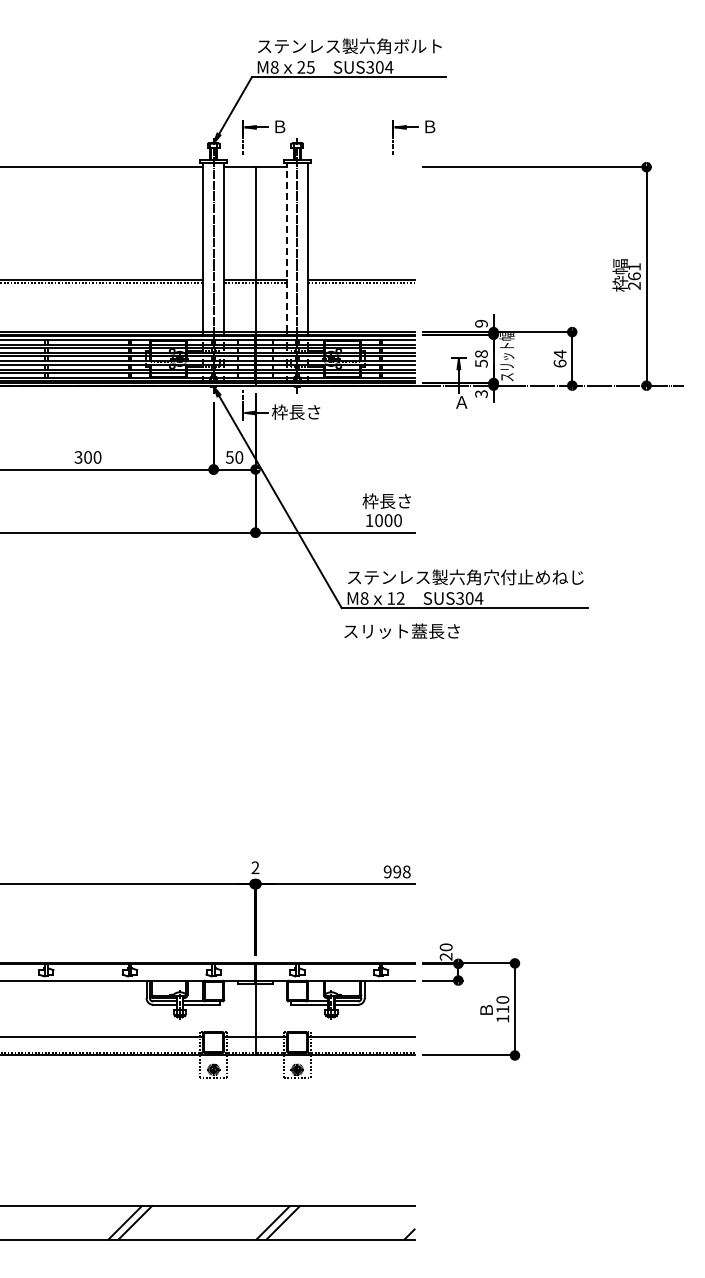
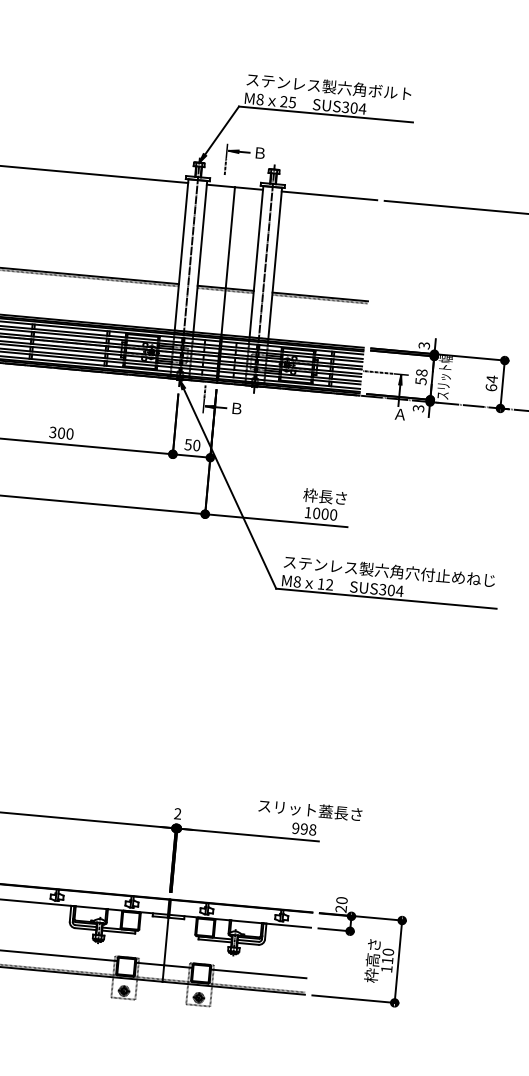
part: (413, 127) -> (379, 164), removed
line: (360, 167) -> (328, 196), added
line: (286, 247) -> (256, 261), dashed -> solid
text: (481, 323) -> (424, 345), 9 -> 3
line: (432, 358) -> (377, 372), added
text: (295, 411) -> (250, 409), 枠長さ -> Ｂ
text: (401, 631) -> (309, 810), moved
text: (486, 1011) -> (372, 961), Ｂ -> 枠高さ

